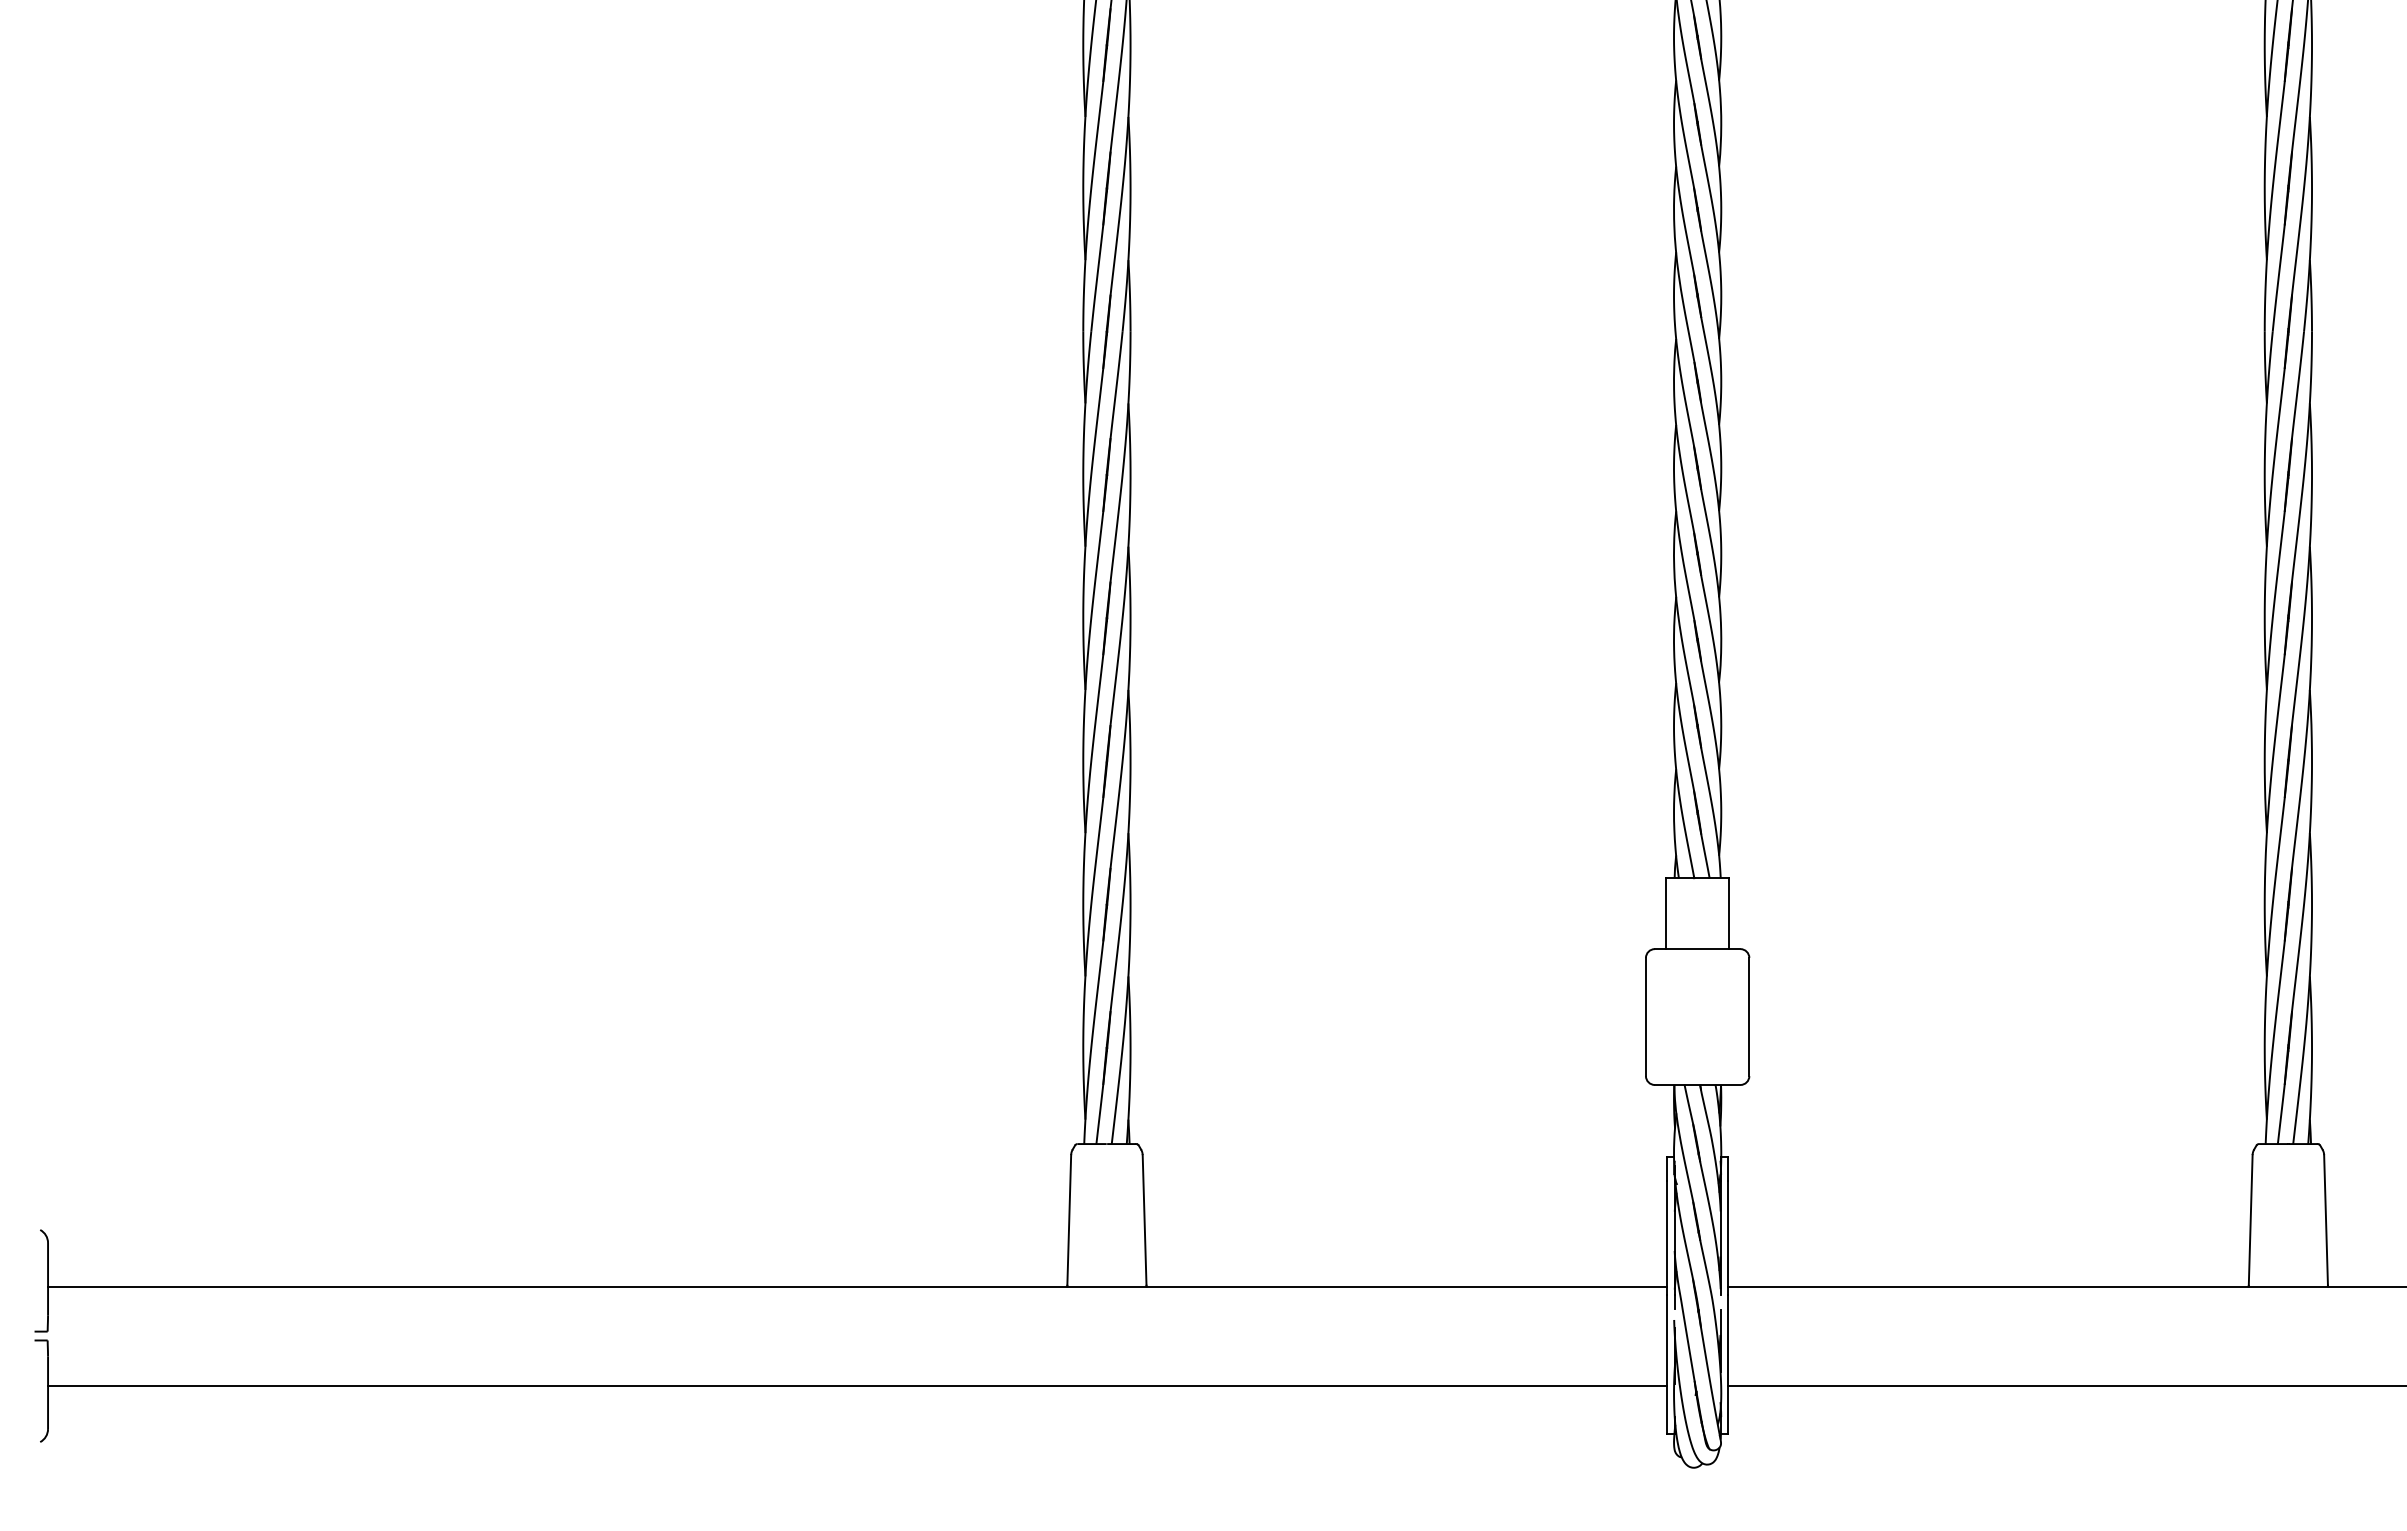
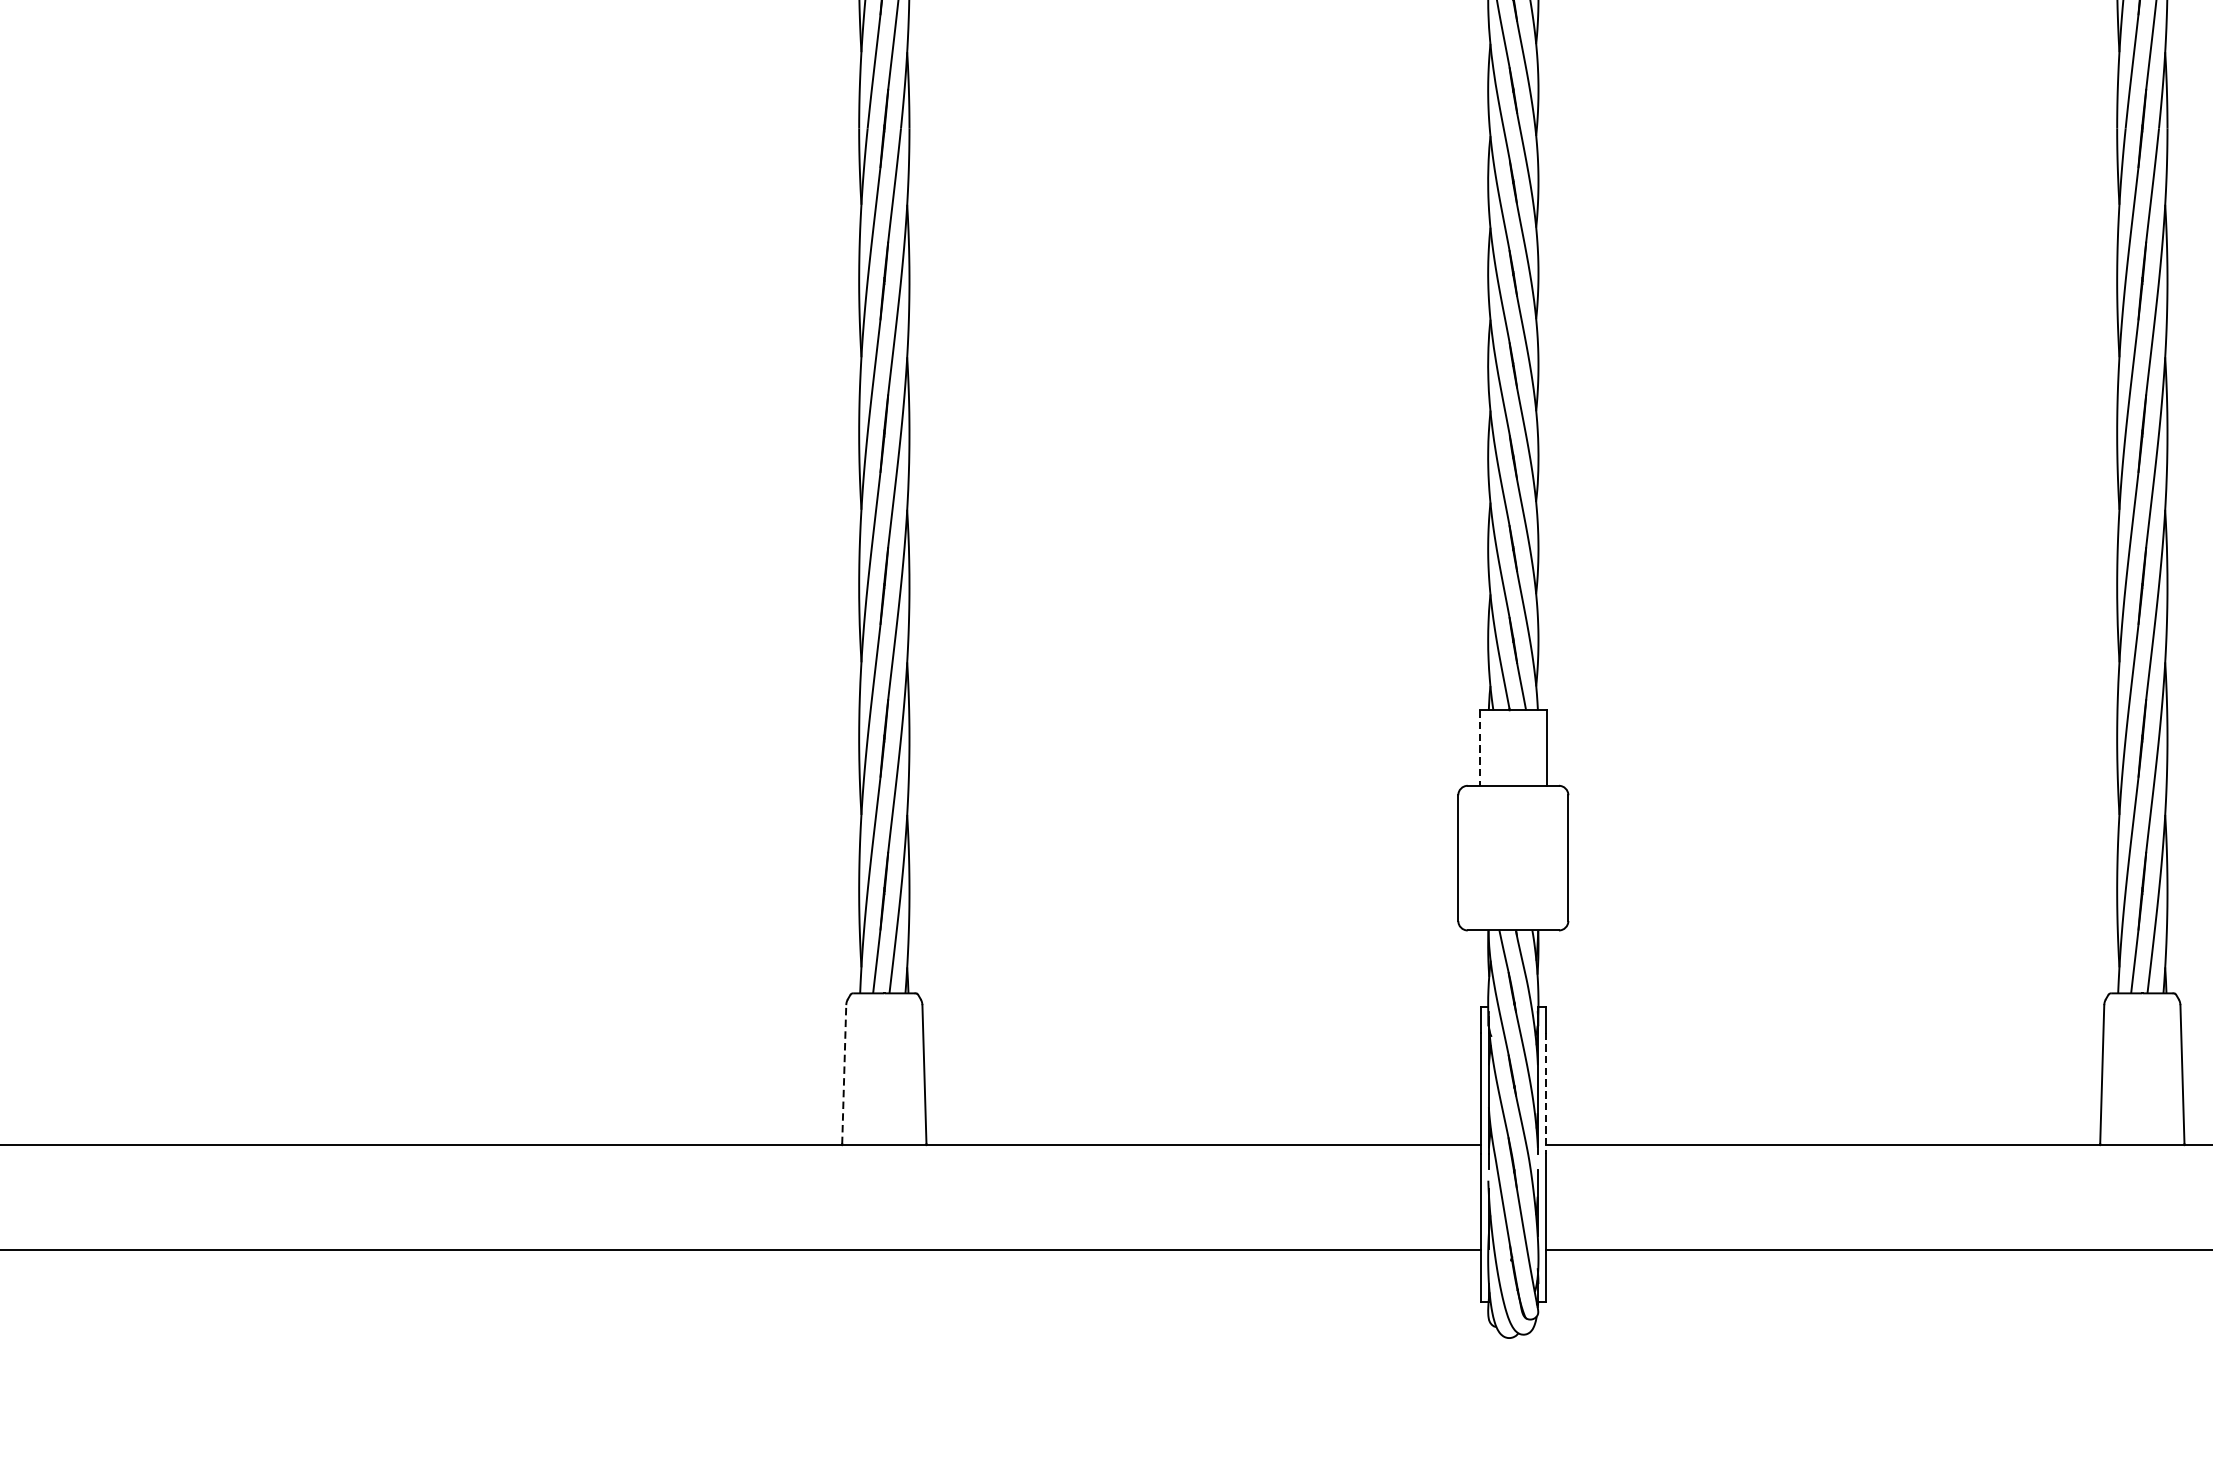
line: (1665, 914) -> (1479, 748), solid -> dashed
line: (1069, 1219) -> (844, 1073), solid -> dashed
line: (1727, 1238) -> (1545, 1093), solid -> dashed

